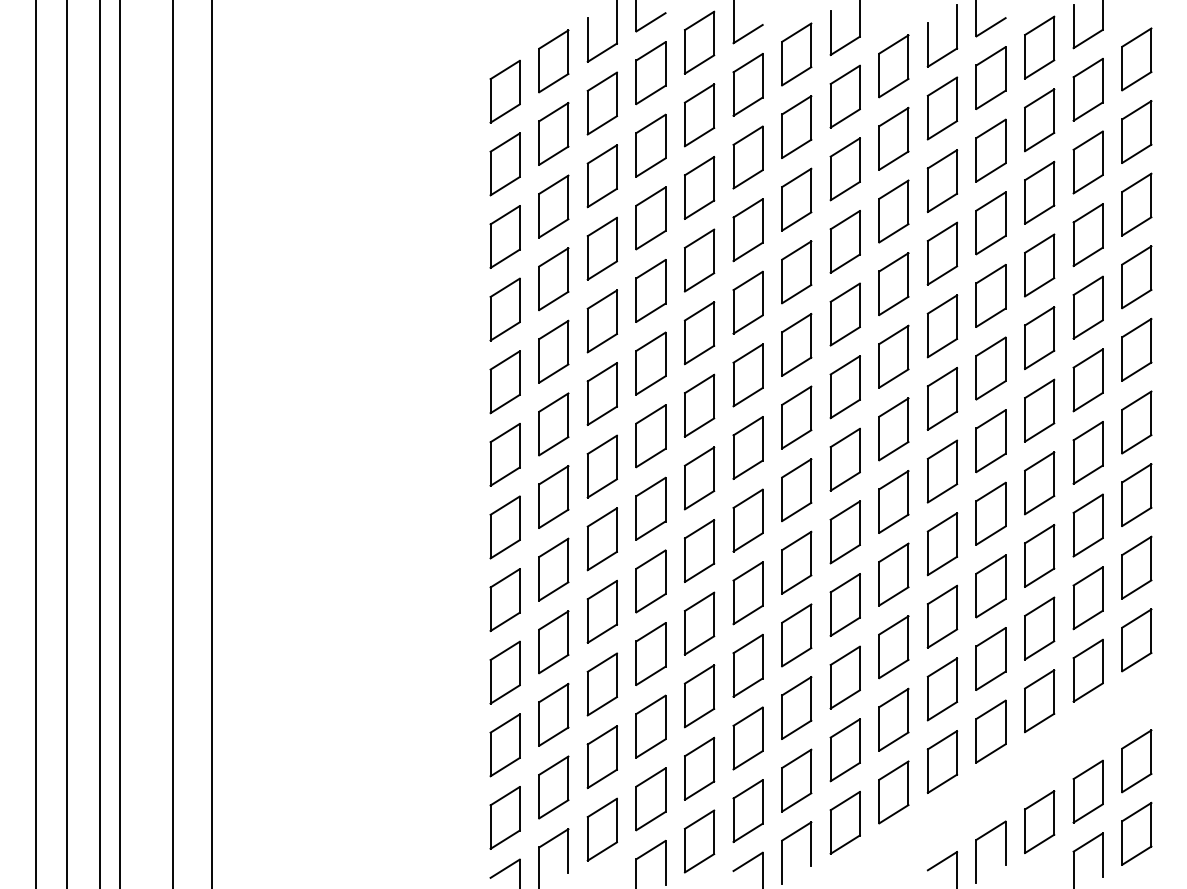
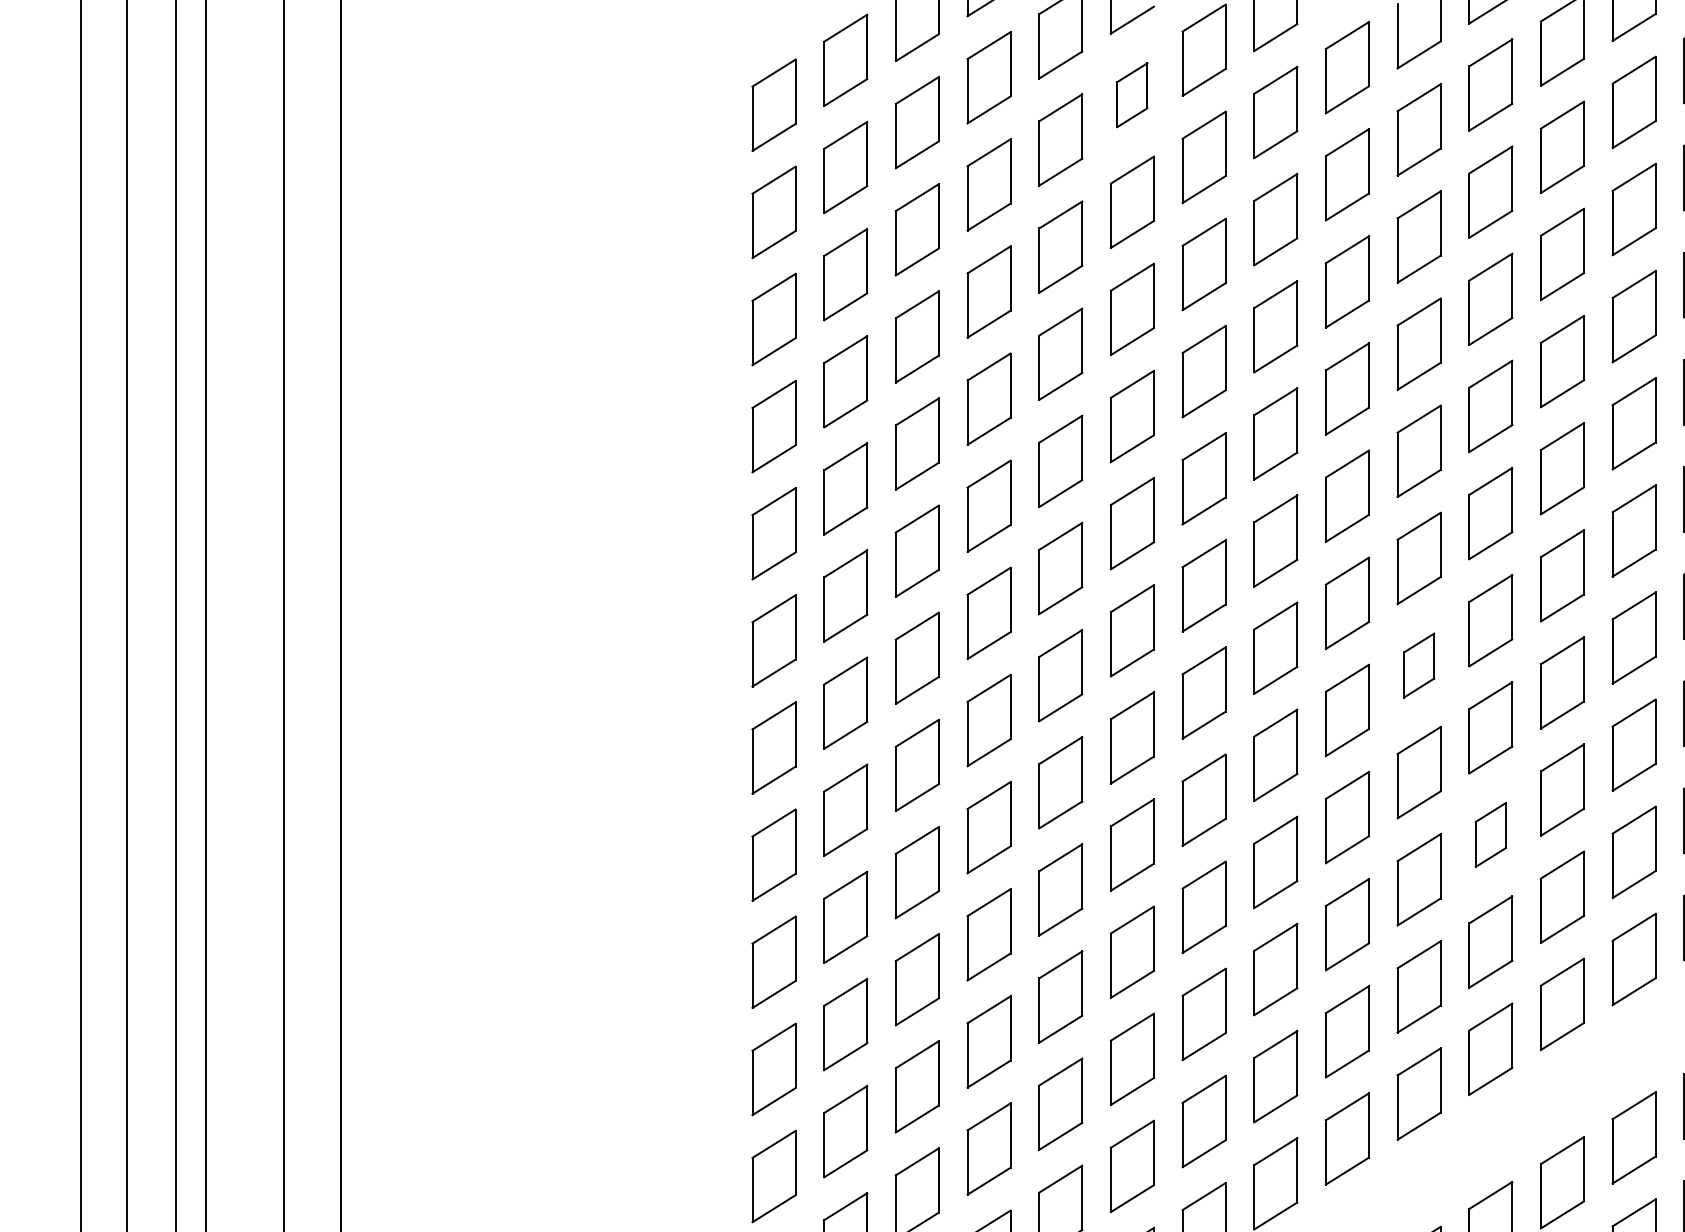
part: (747, 84) -> (1131, 94), size x0.7
part: (942, 471) -> (1419, 665), size x0.7
part: (990, 586) -> (1489, 835), size x0.7

